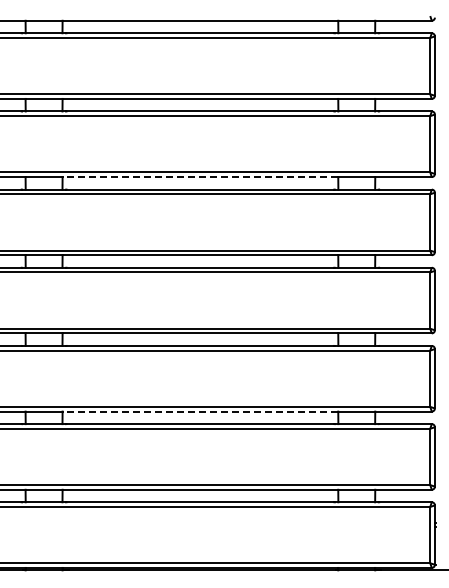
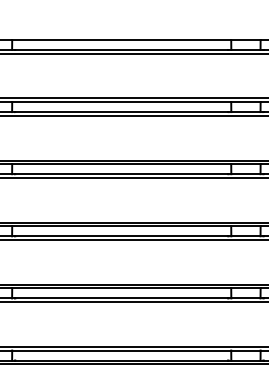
line: (200, 177) -> (121, 164), dashed -> solid
line: (200, 411) -> (121, 350), dashed -> solid

